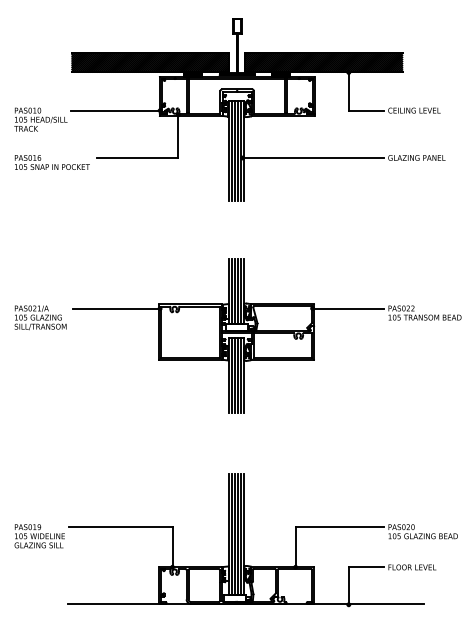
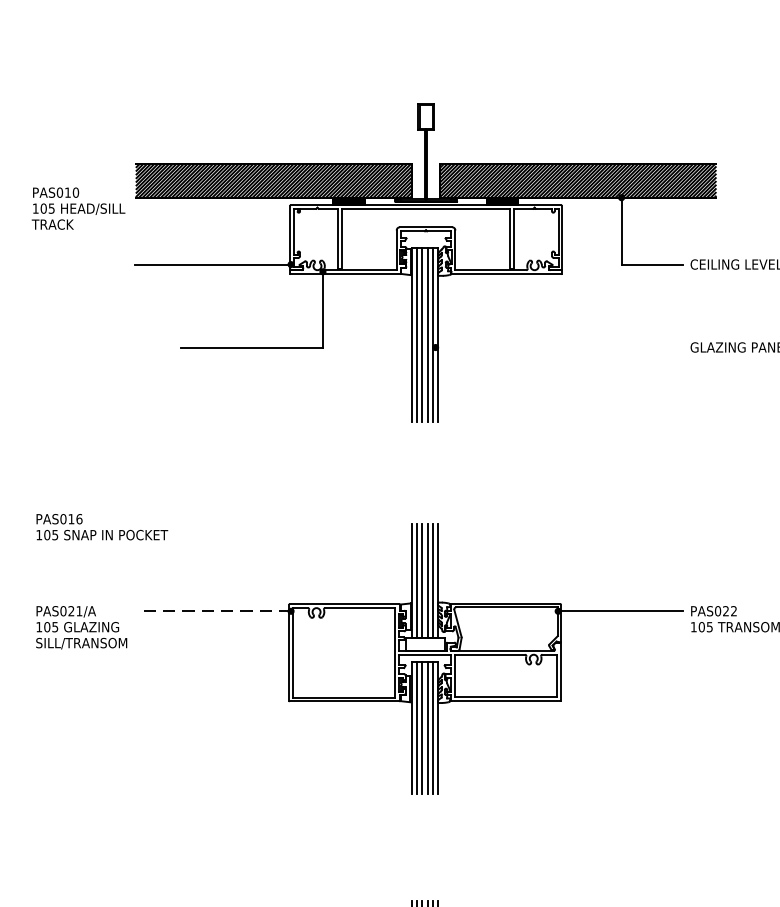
text: (40, 119) -> (77, 208), moved
line: (313, 158) -> (559, 348), removed
text: (51, 162) -> (100, 527), moved
line: (116, 308) -> (214, 611), solid -> dashed

